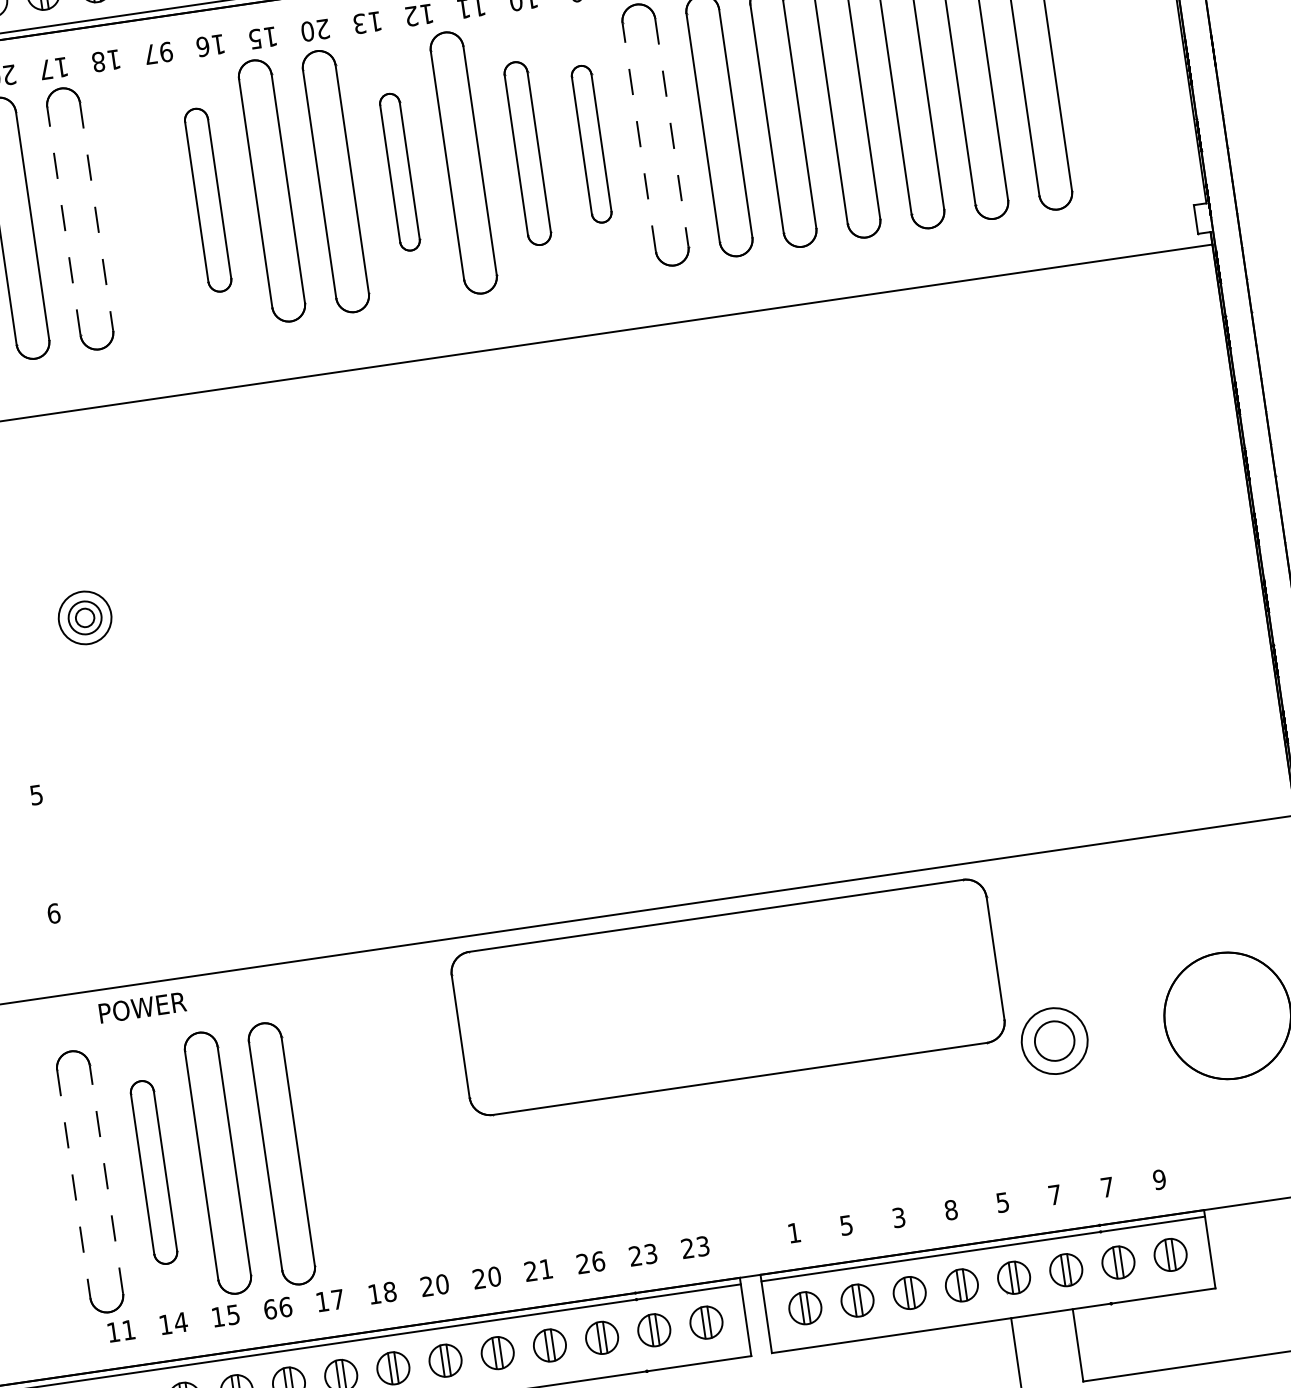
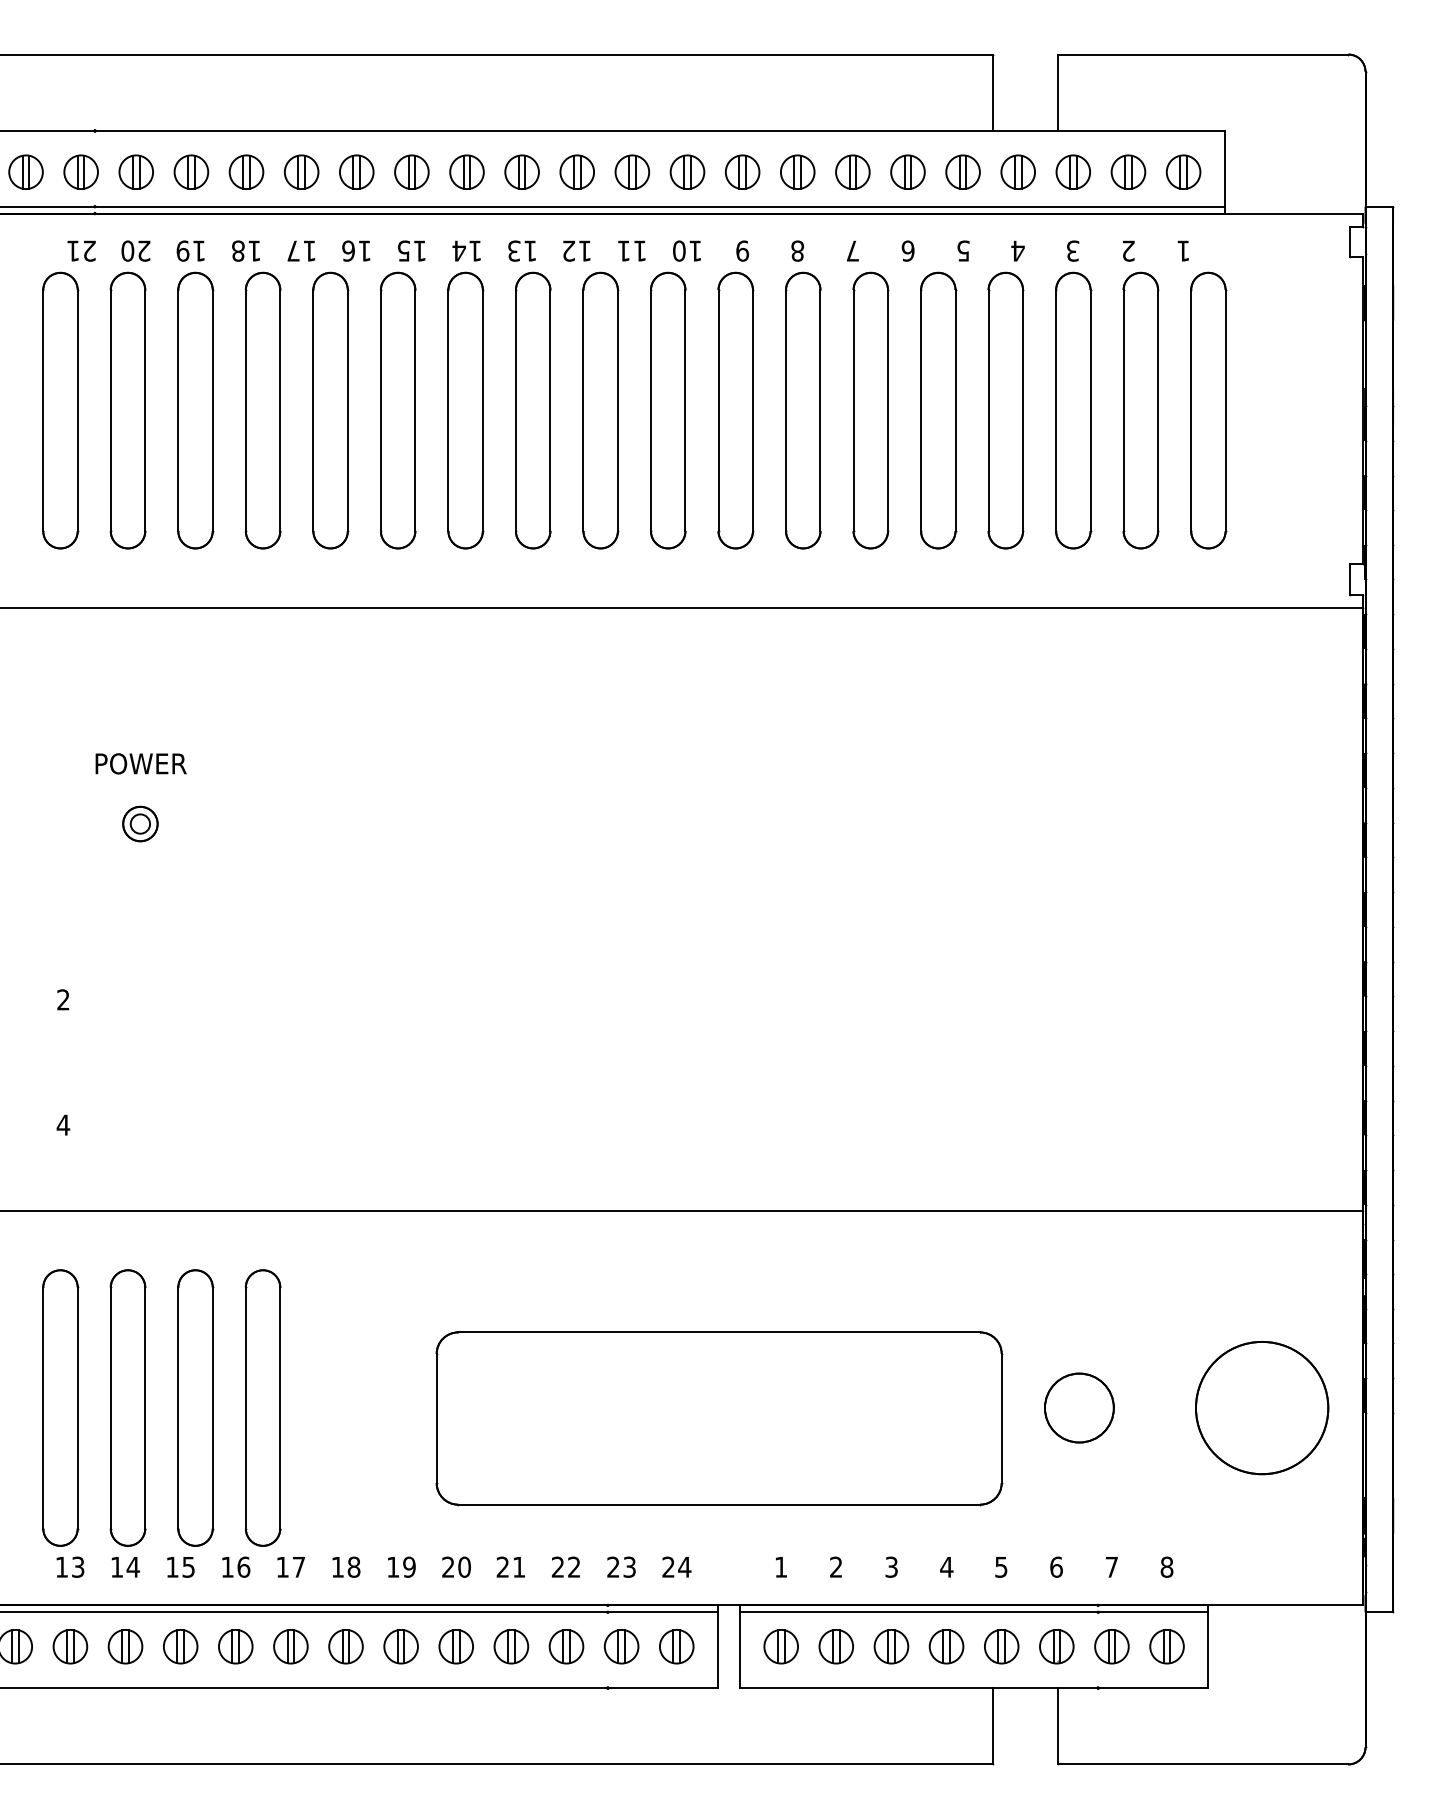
text: (314, 29) -> (466, 250), 20 -> 14
text: (165, 51) -> (309, 250), 97 -> 17
text: (45, 69) -> (182, 250), 17 -> 19
line: (671, 132) -> (820, 410), dashed -> solid
line: (639, 137) -> (786, 410), dashed -> solid
part: (591, 144) -> (735, 410), size x1.67
part: (527, 153) -> (668, 410), size x1.43
part: (400, 172) -> (533, 410), size x1.67
part: (207, 200) -> (330, 410), size x1.43
part: (143, 209) -> (262, 410), added
line: (96, 216) -> (212, 410), dashed -> solid
line: (64, 221) -> (178, 410), dashed -> solid
circle: (85, 617) -> (140, 823), size x0.62
text: (36, 794) -> (63, 999), 5 -> 2
text: (53, 912) -> (63, 1124), 6 -> 4
part: (728, 997) -> (719, 1418), moved
text: (142, 1007) -> (140, 763), moved
circle: (1053, 1040) -> (1078, 1407), size x1.67
part: (153, 1172) -> (127, 1407), size x1.43
line: (106, 1179) -> (77, 1408), dashed -> solid
text: (1159, 1179) -> (1166, 1566), 9 -> 8
line: (74, 1184) -> (43, 1408), dashed -> solid
text: (1054, 1194) -> (1056, 1566), 7 -> 6
text: (950, 1209) -> (946, 1566), 8 -> 4
text: (846, 1224) -> (836, 1566), 5 -> 2
text: (702, 1245) -> (684, 1566), 23 -> 24
text: (598, 1260) -> (574, 1566), 26 -> 22
text: (434, 1284) -> (401, 1566), 20 -> 19
text: (270, 1308) -> (227, 1566), 66 -> 16
text: (129, 1329) -> (78, 1566), 11 -> 13

